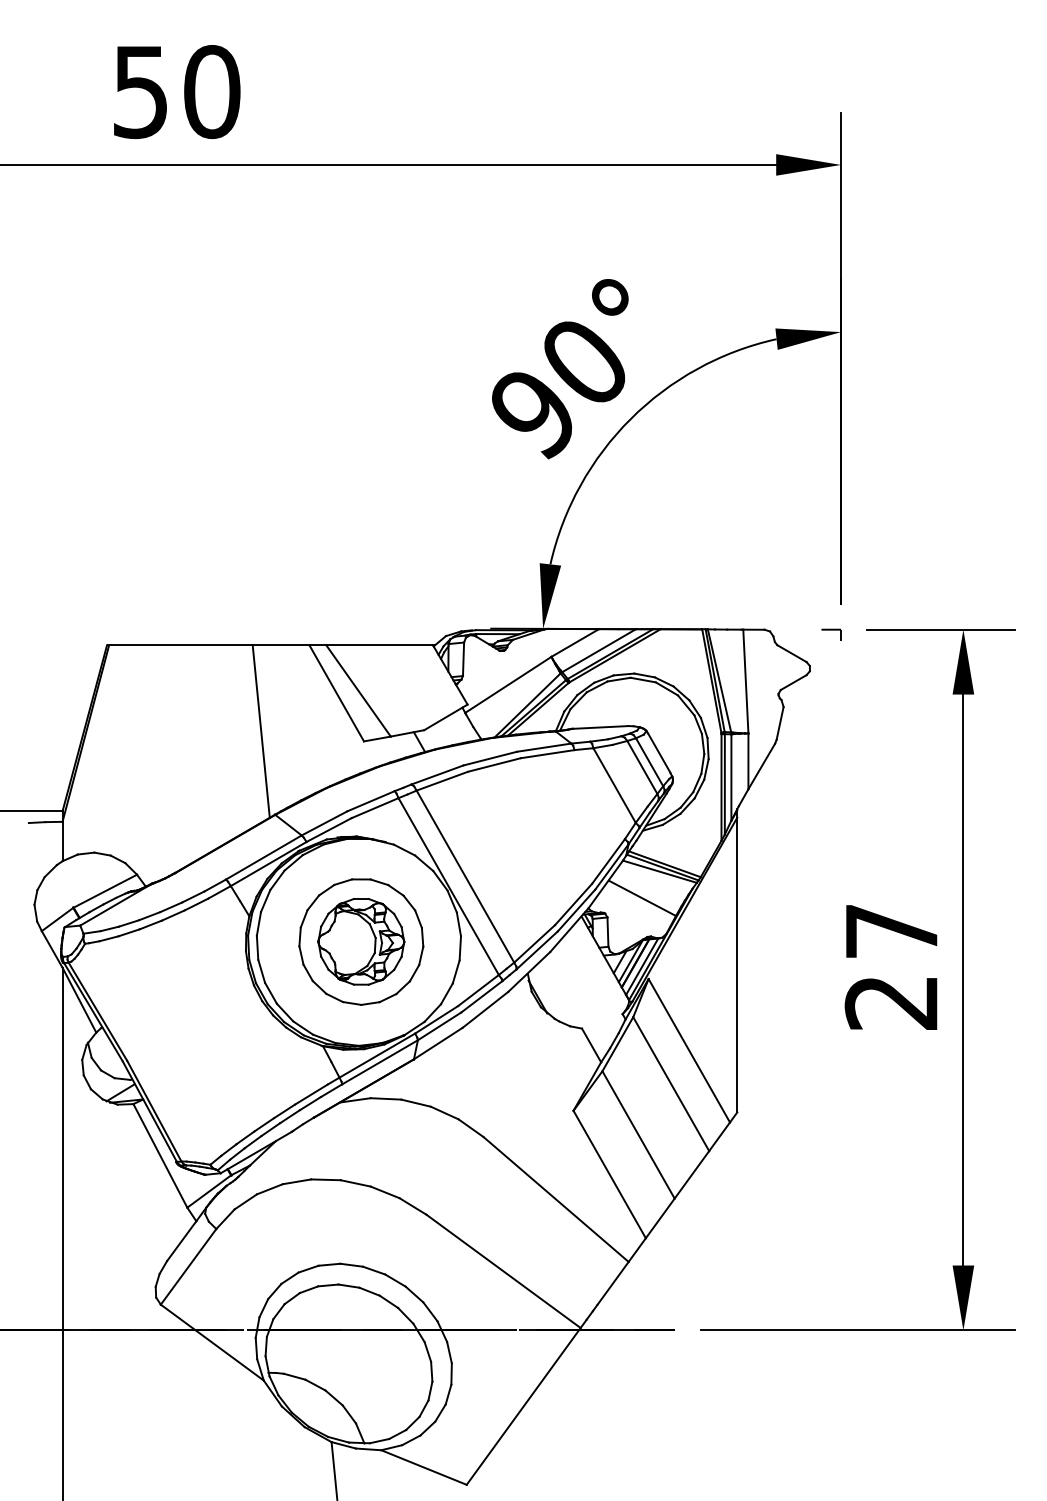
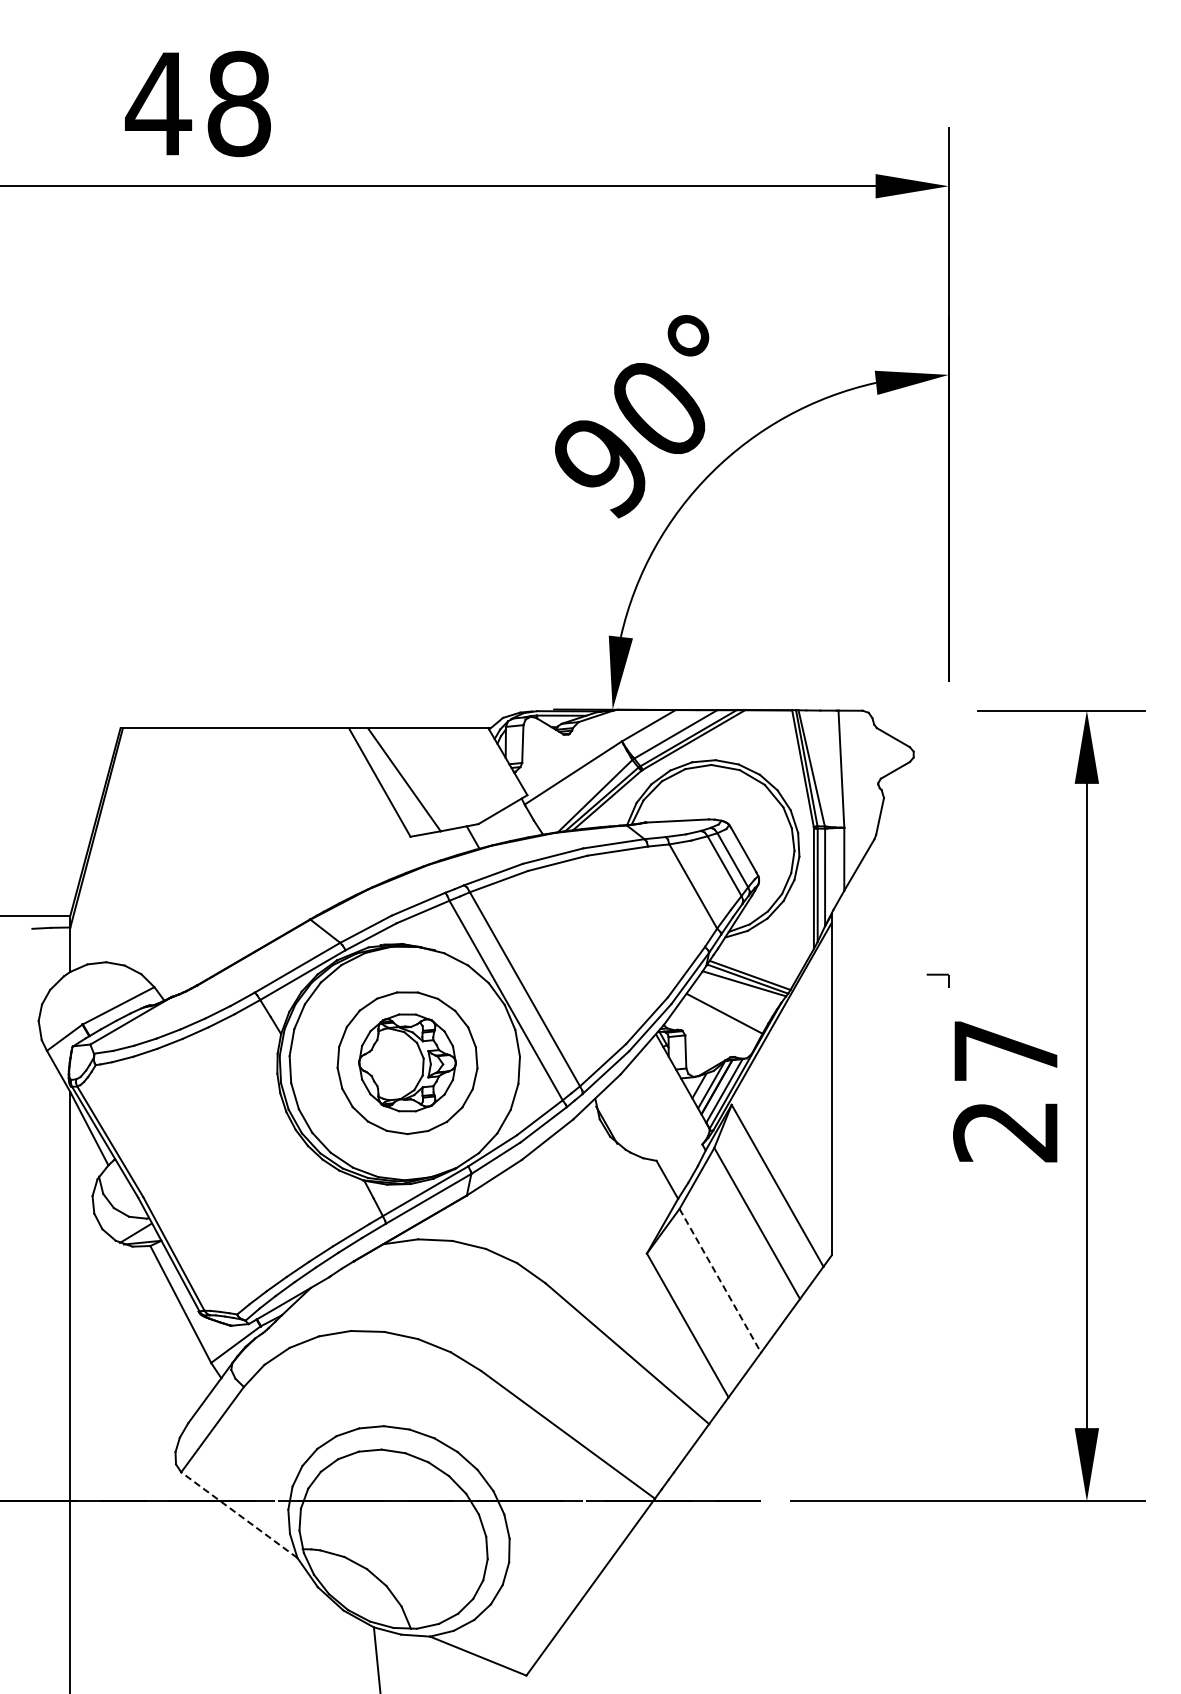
text: (176, 92) -> (198, 104), 50 -> 48
part: (831, 634) -> (937, 980), moved
line: (261, 731) -> (294, 825), removed
line: (638, 1134) -> (720, 1280), solid -> dashed
line: (211, 1342) -> (238, 1514), solid -> dashed

